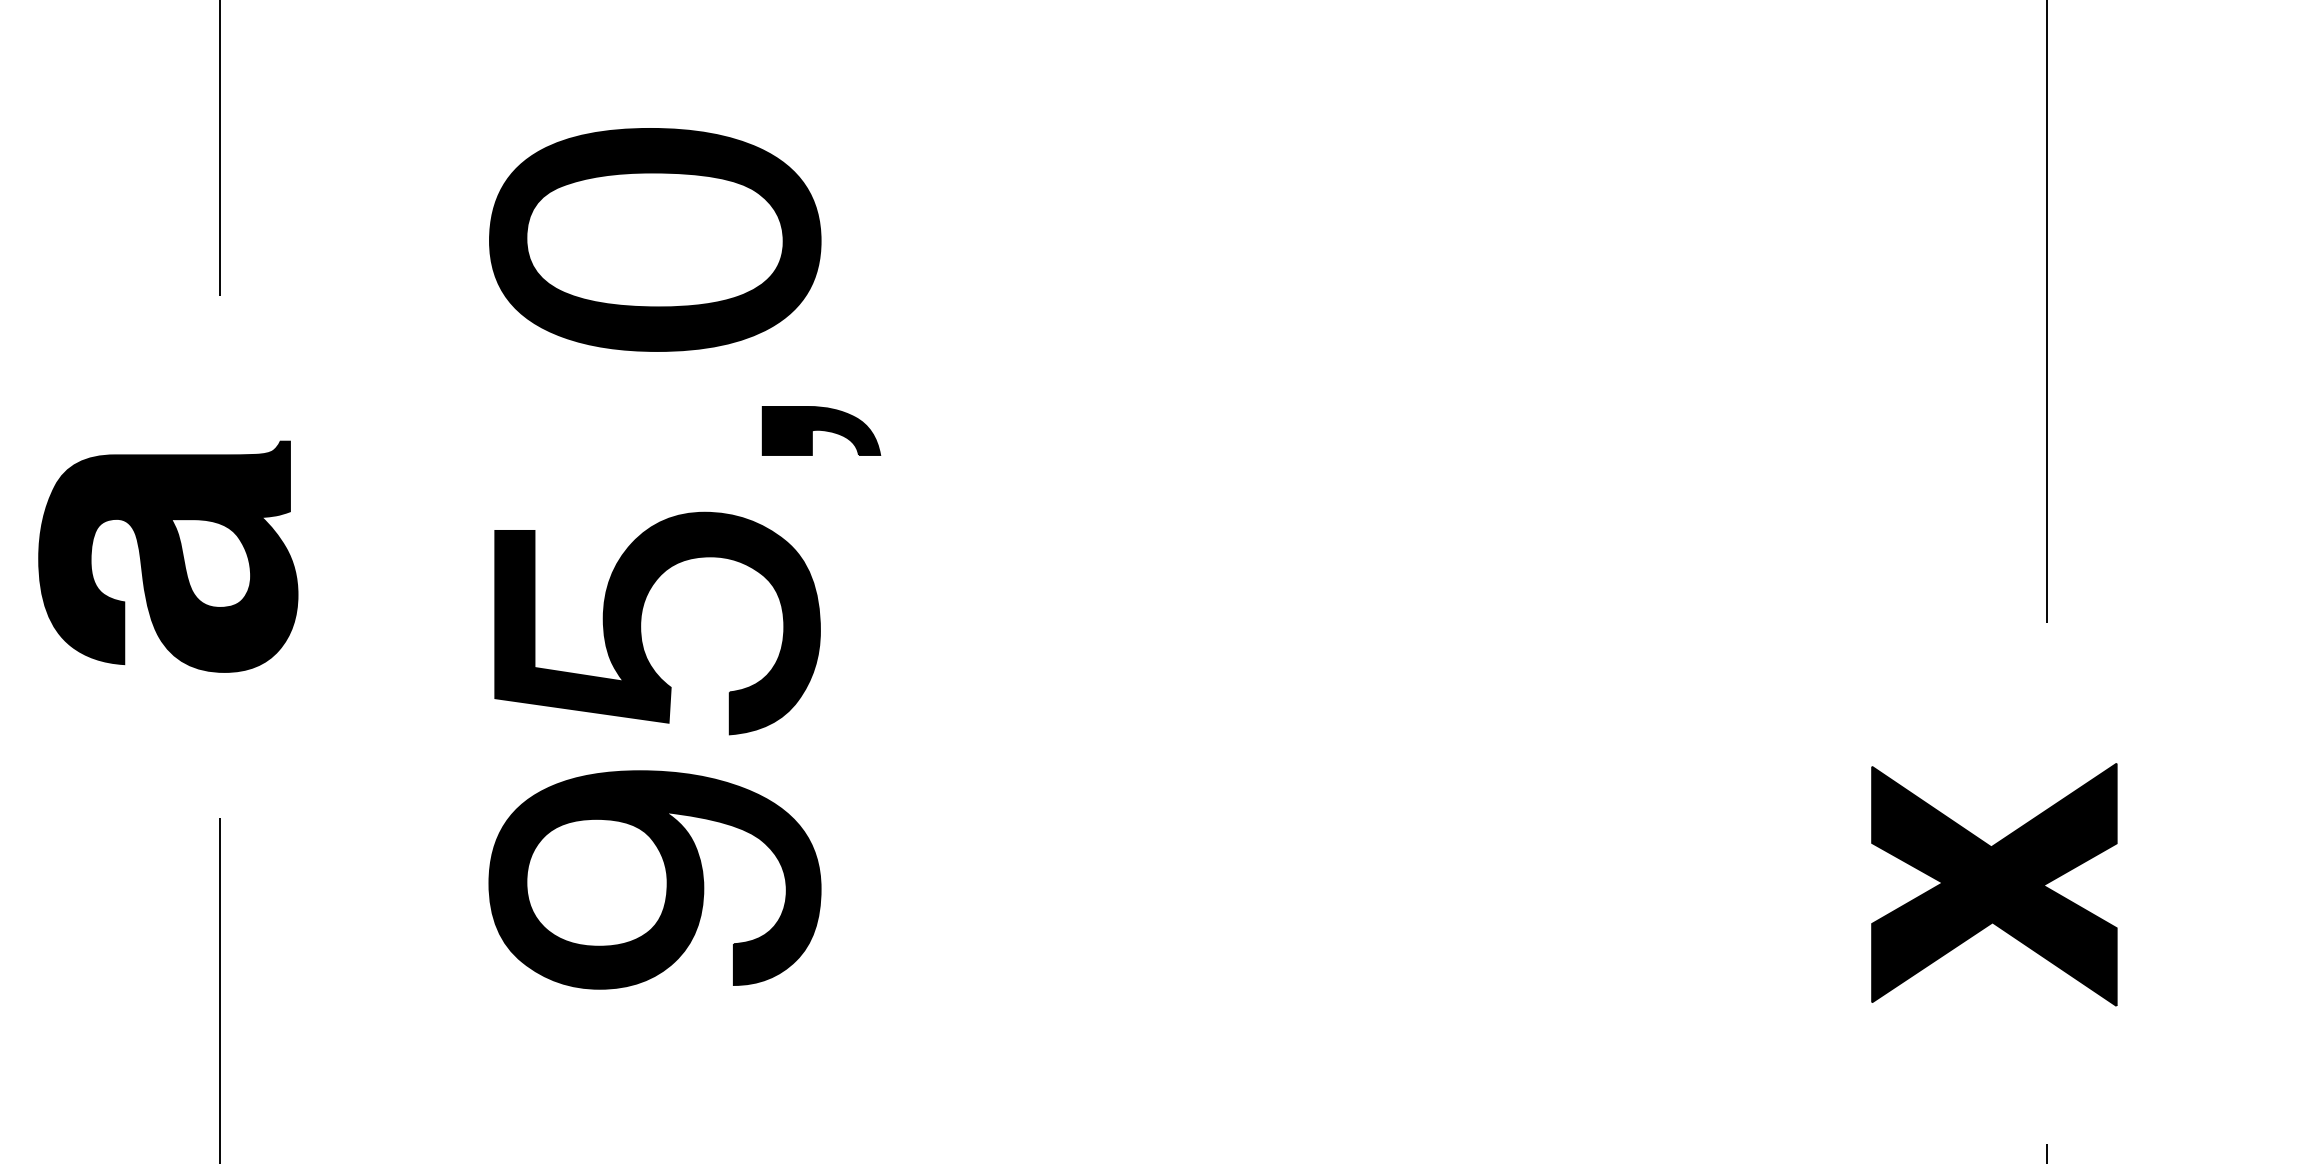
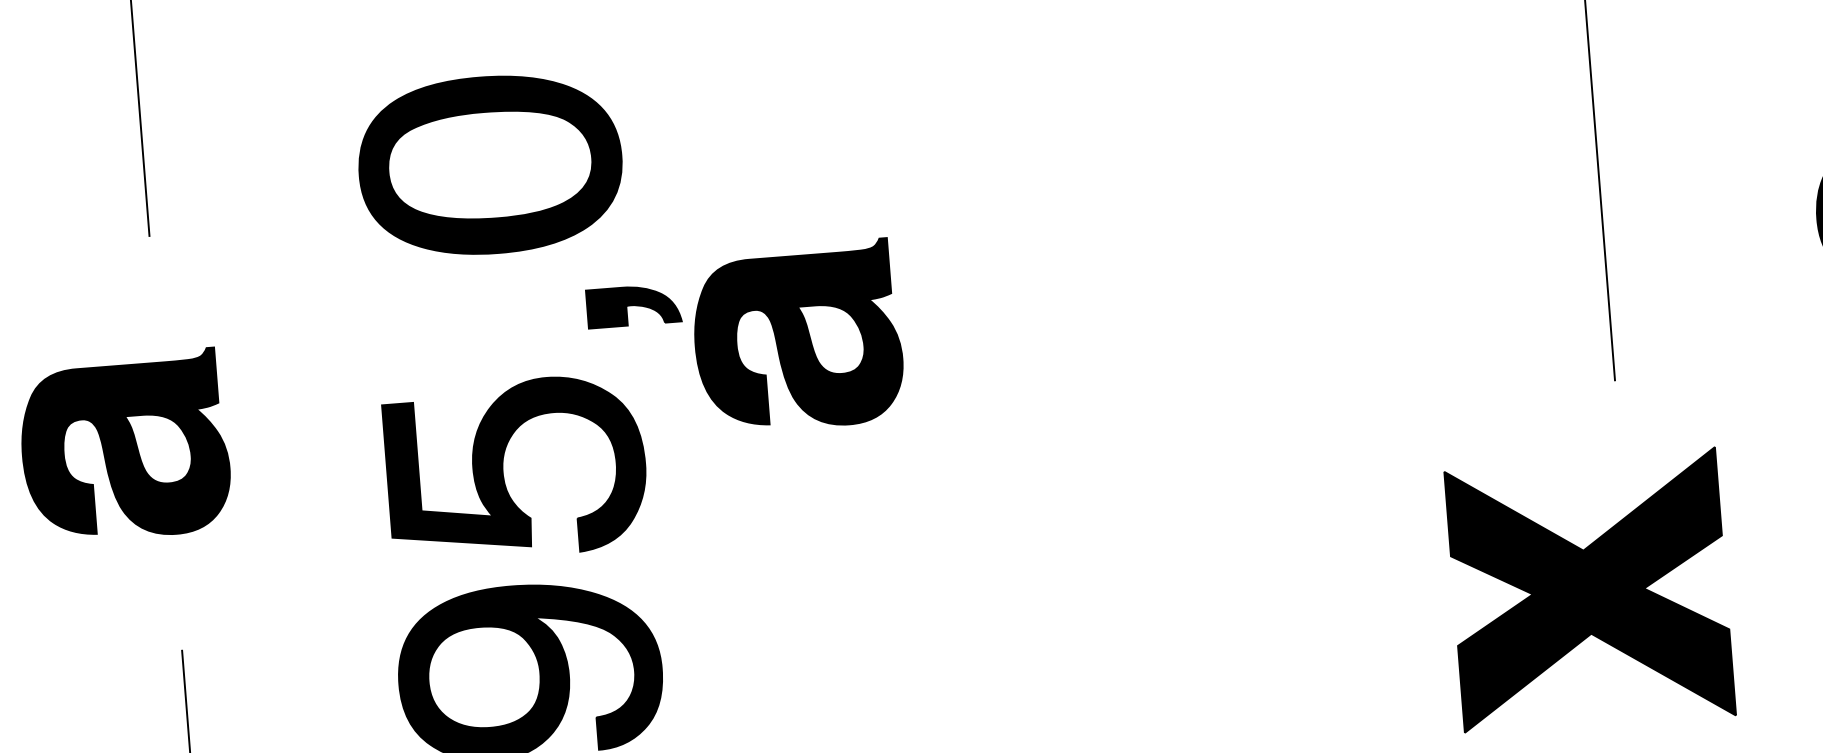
part: (1024, 485) -> (797, 336), added
part: (1994, 884) -> (1590, 591), size x1.4

